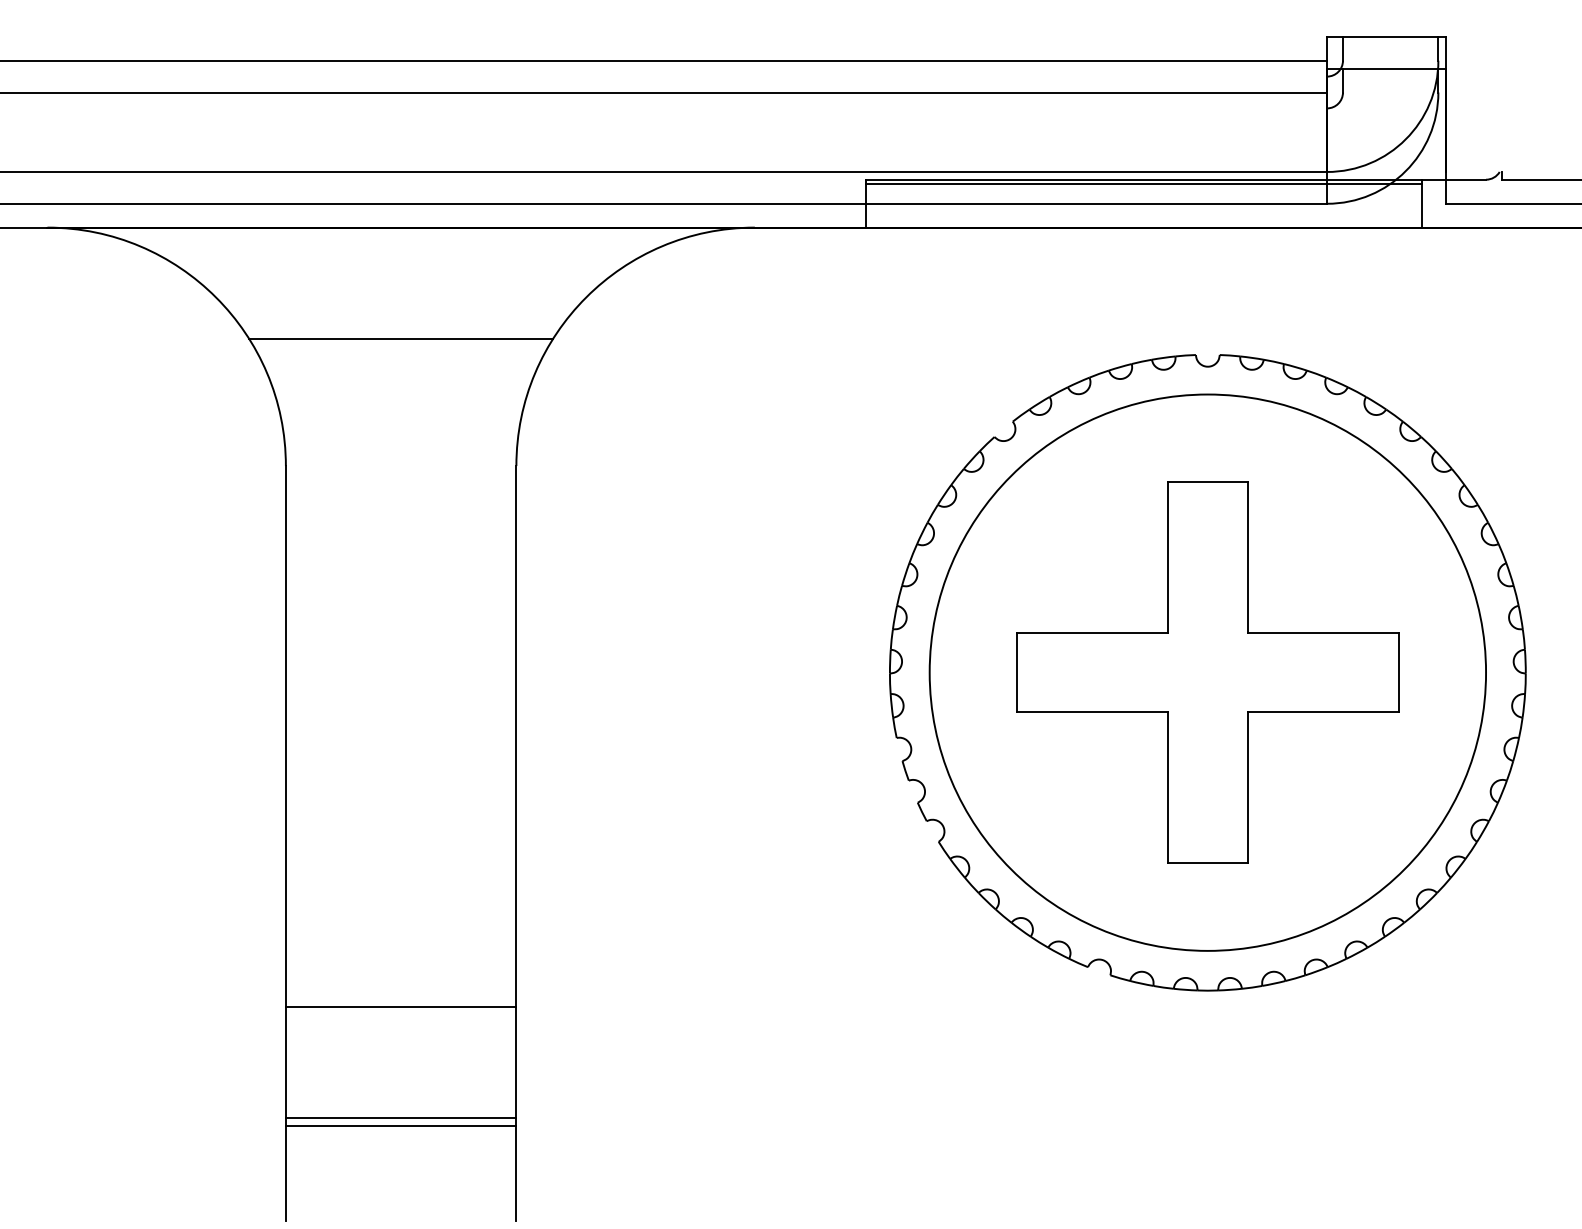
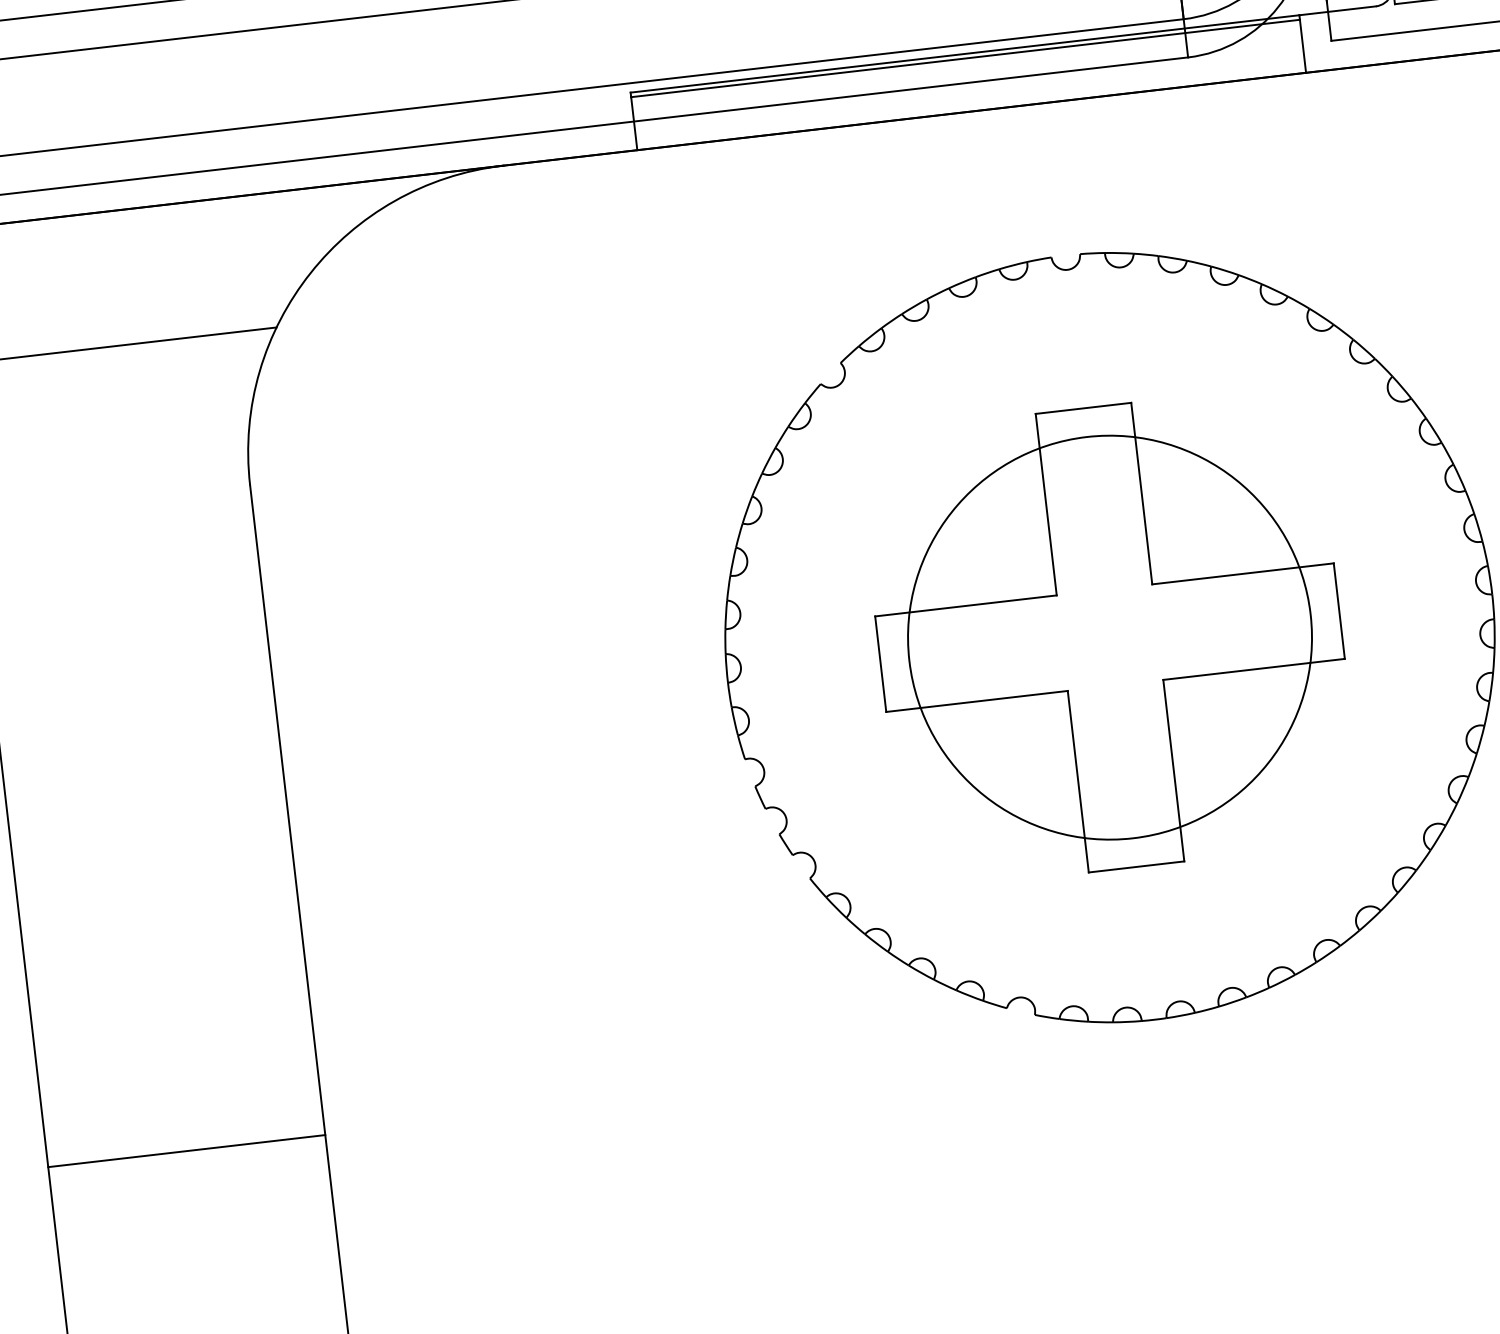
circle: (1207, 672) -> (1109, 637), size x0.6
line: (400, 1117) -> (201, 1284), removed
line: (400, 1125) -> (202, 1294), removed

